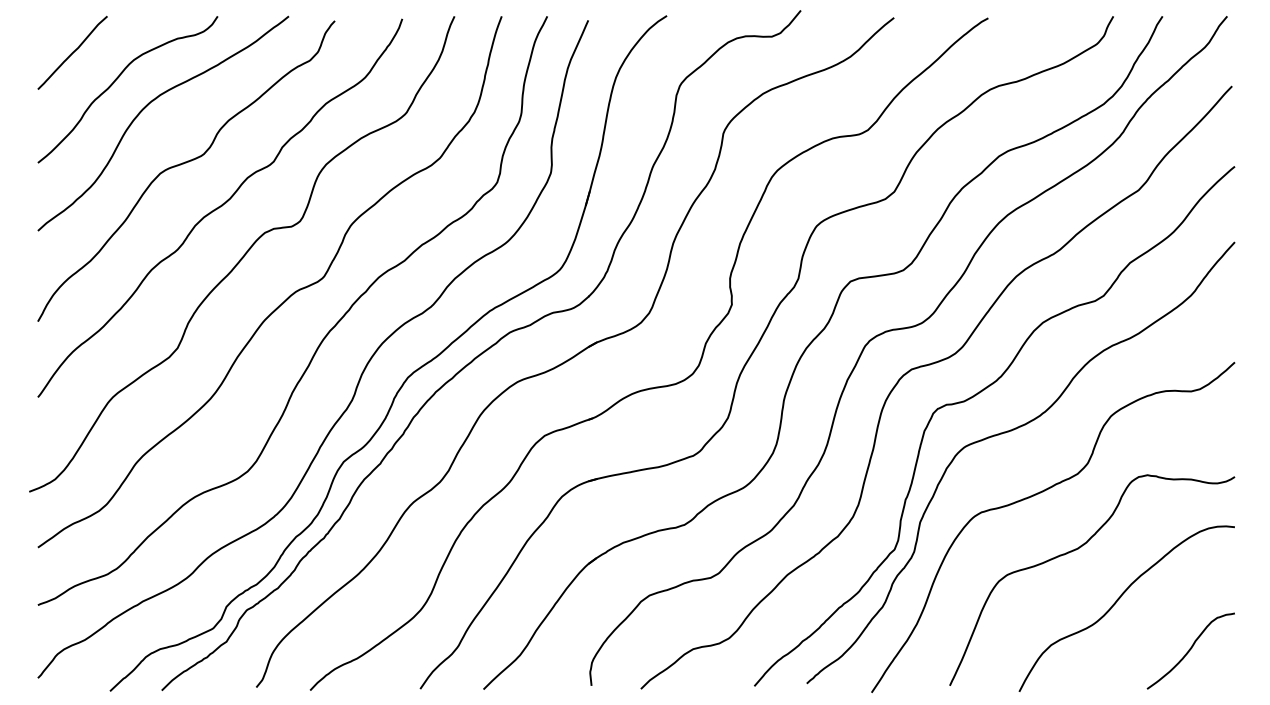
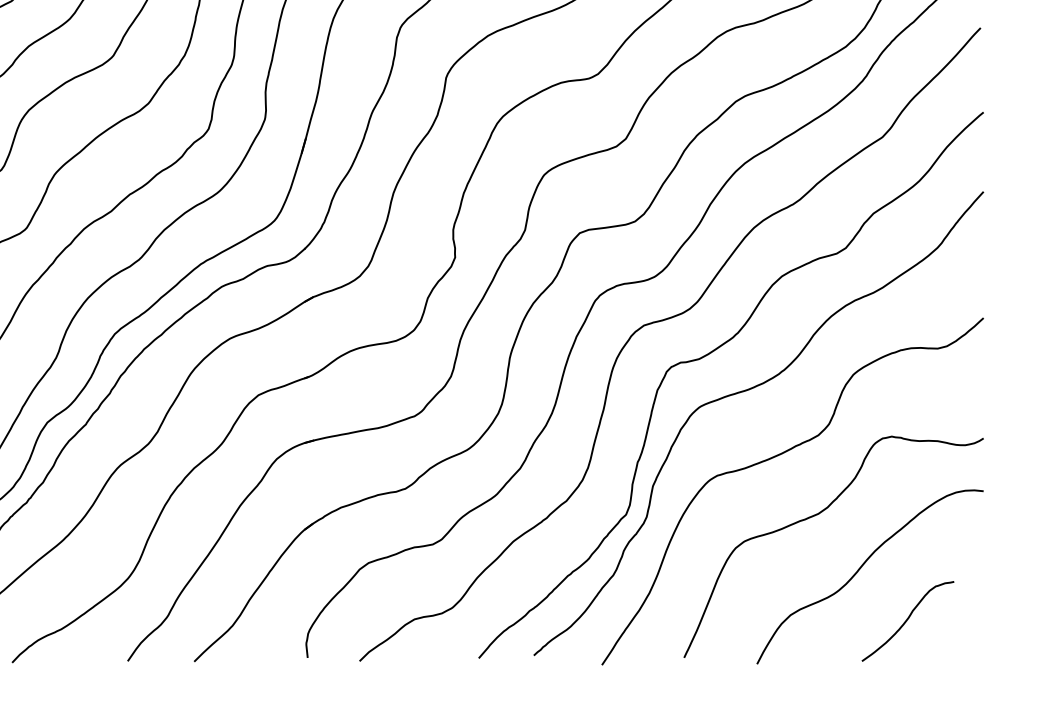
curve: (1190, 650) -> (907, 620), moved

